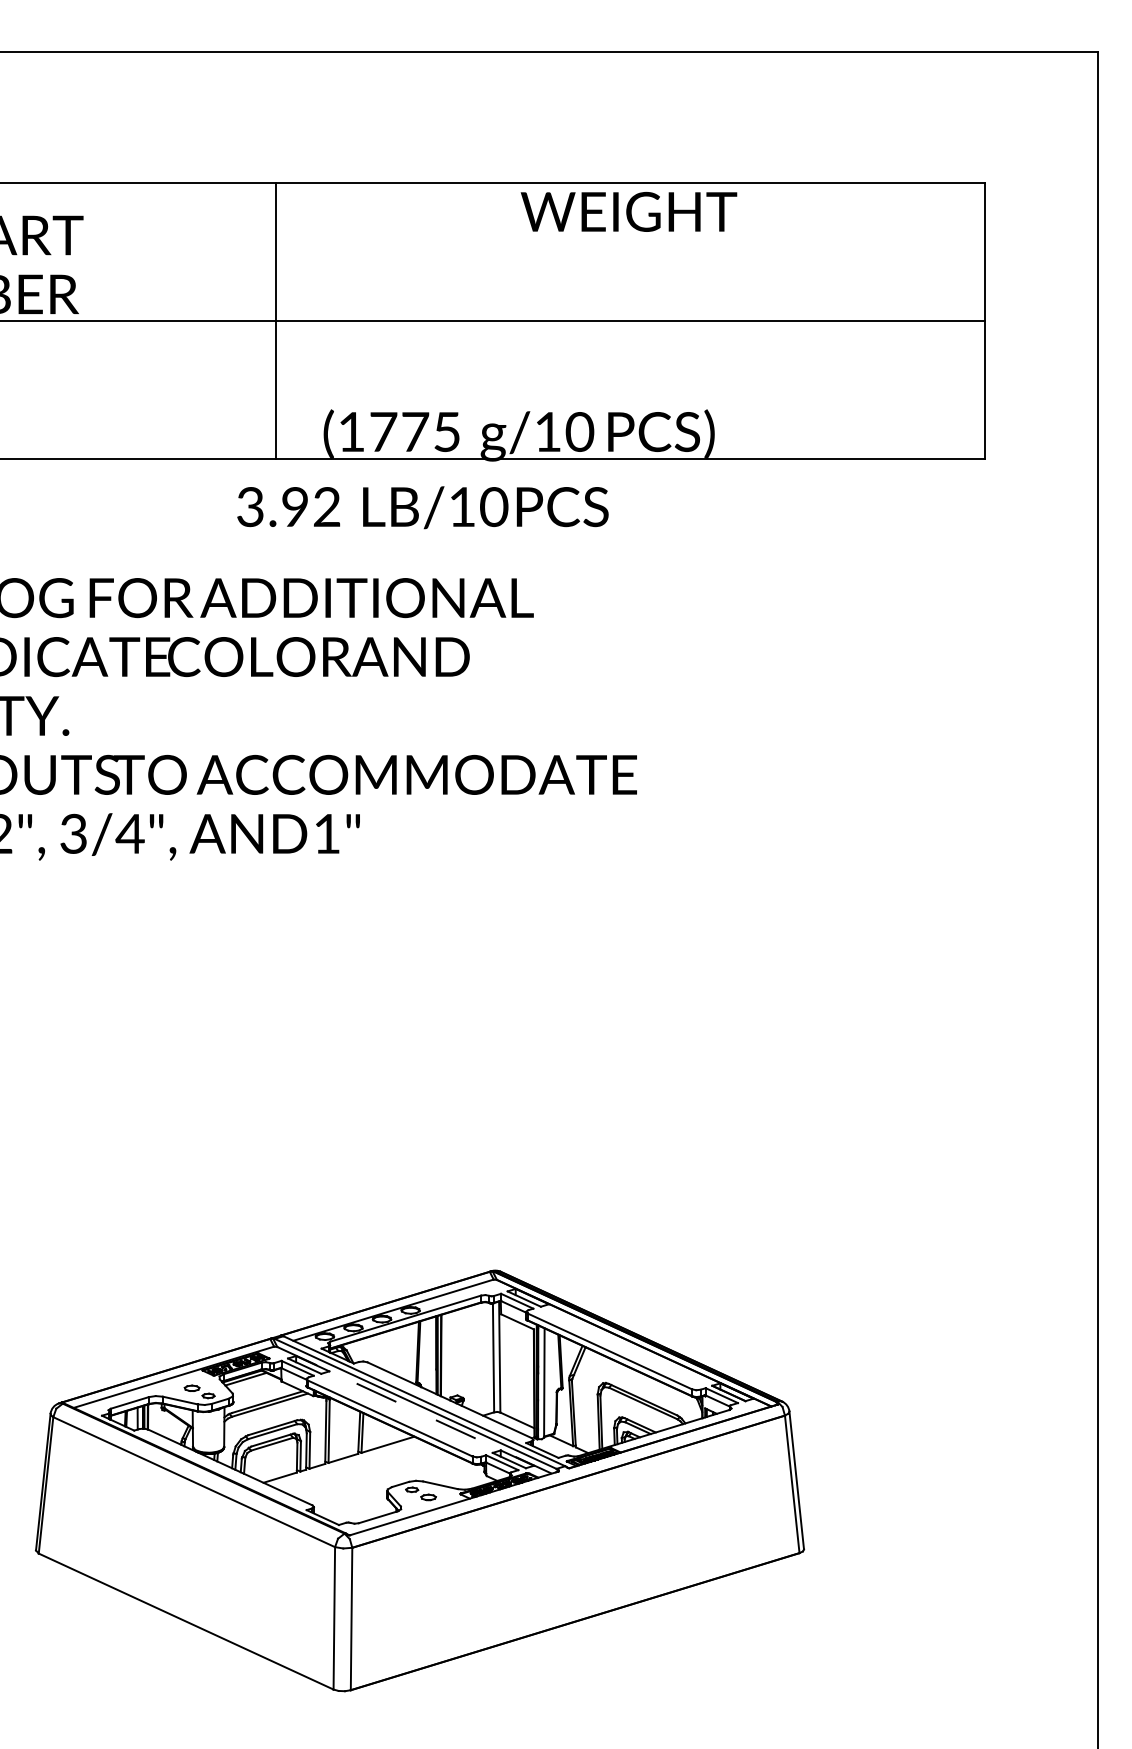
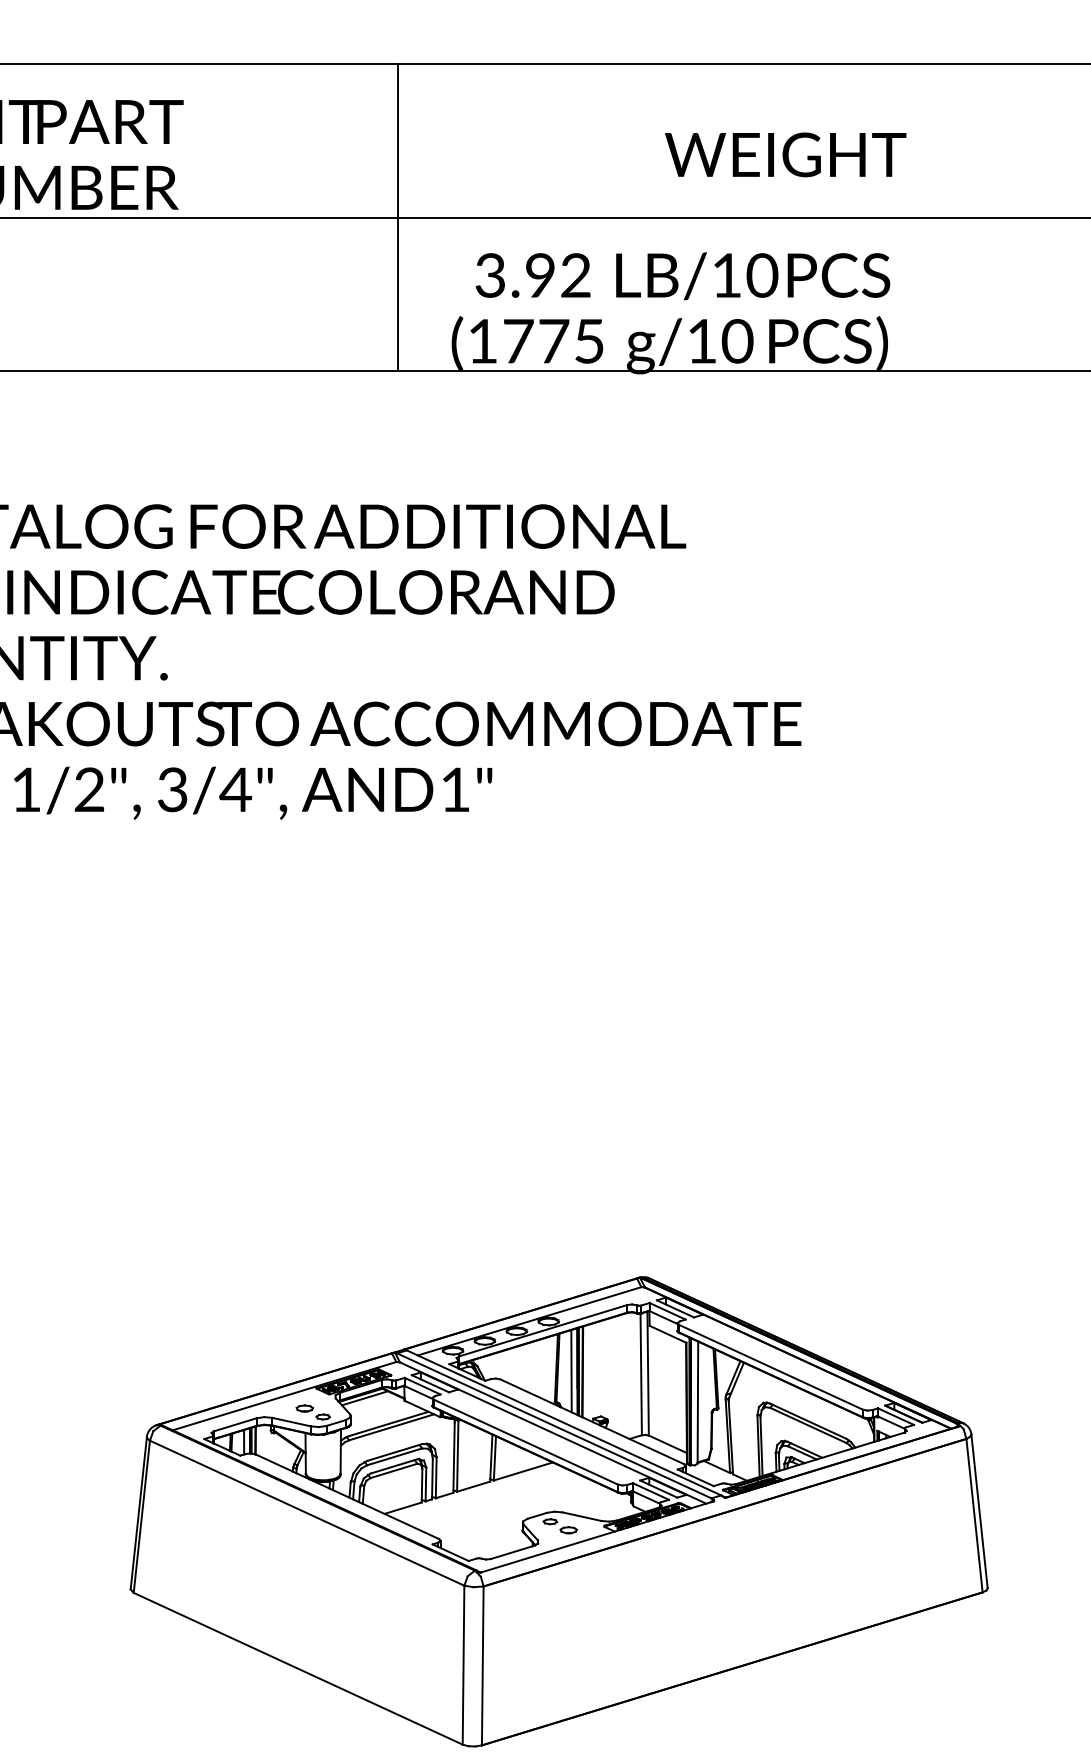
text: (628, 211) -> (785, 154), moved
text: (422, 507) -> (682, 276), moved
line: (430, 1354) -> (570, 1370), added
line: (415, 1410) -> (554, 1433), dashed -> solid

